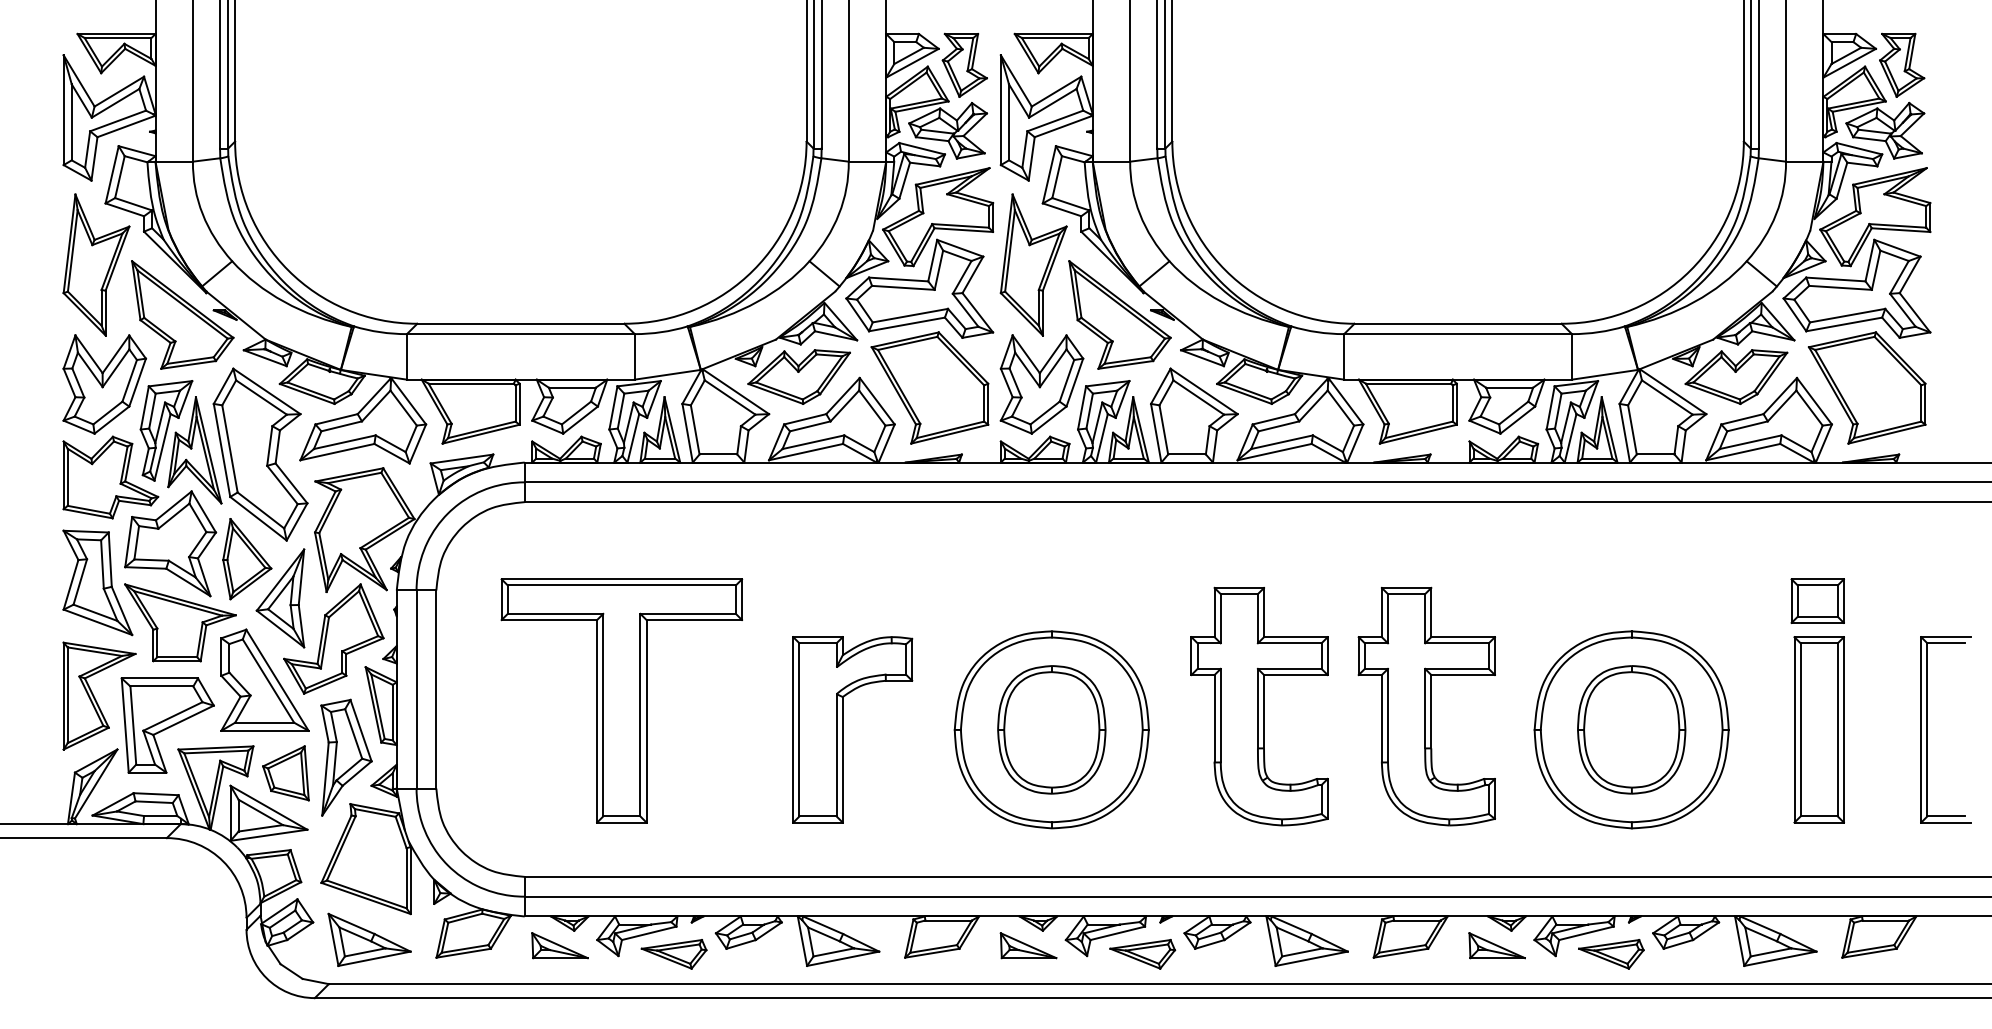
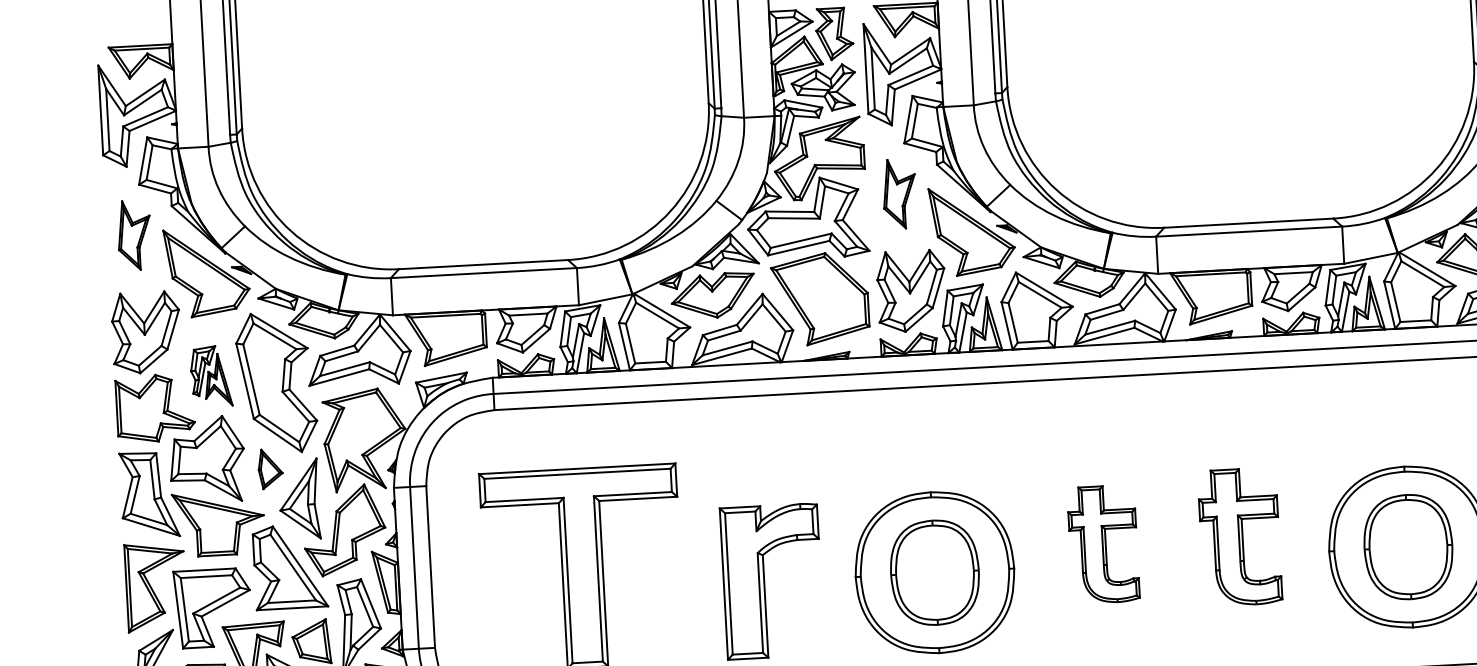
part: (96, 264) -> (134, 235), size x0.6
part: (1033, 264) -> (899, 193), size x0.6
part: (180, 442) -> (210, 376), size x0.6
part: (247, 559) -> (270, 469), size x0.6
part: (1259, 706) -> (1103, 544), size x0.6
part: (1426, 706) -> (1239, 537), size x0.7

